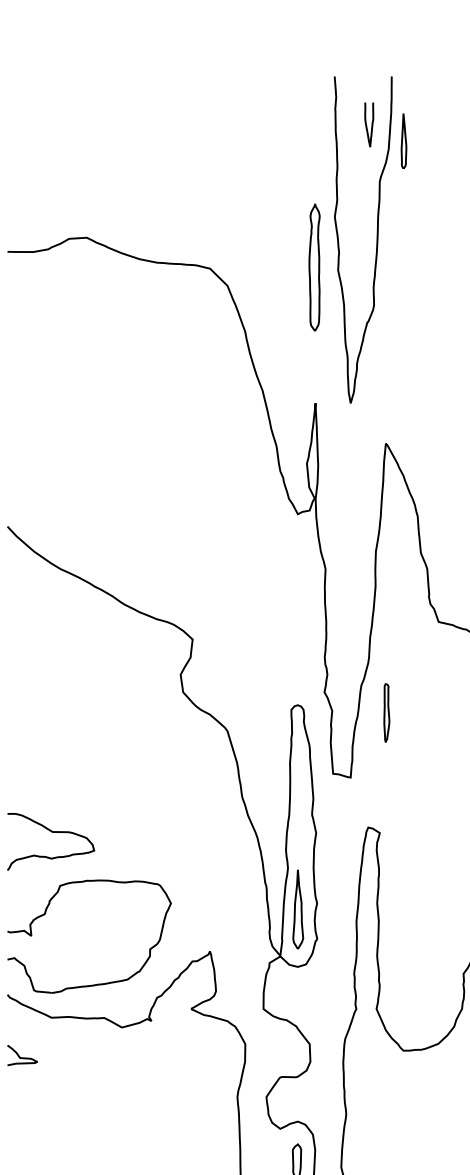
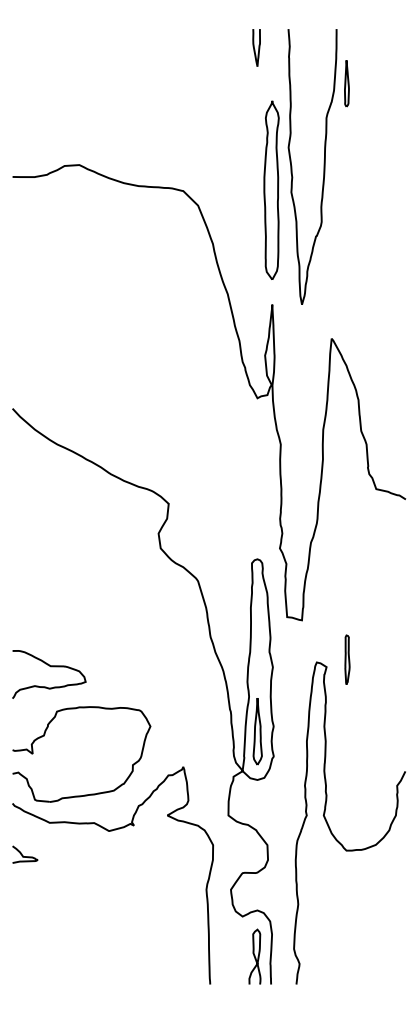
curve: (366, 124) -> (254, 47), moved
part: (314, 266) -> (271, 189), size x1.67
part: (386, 712) -> (347, 659), moved

